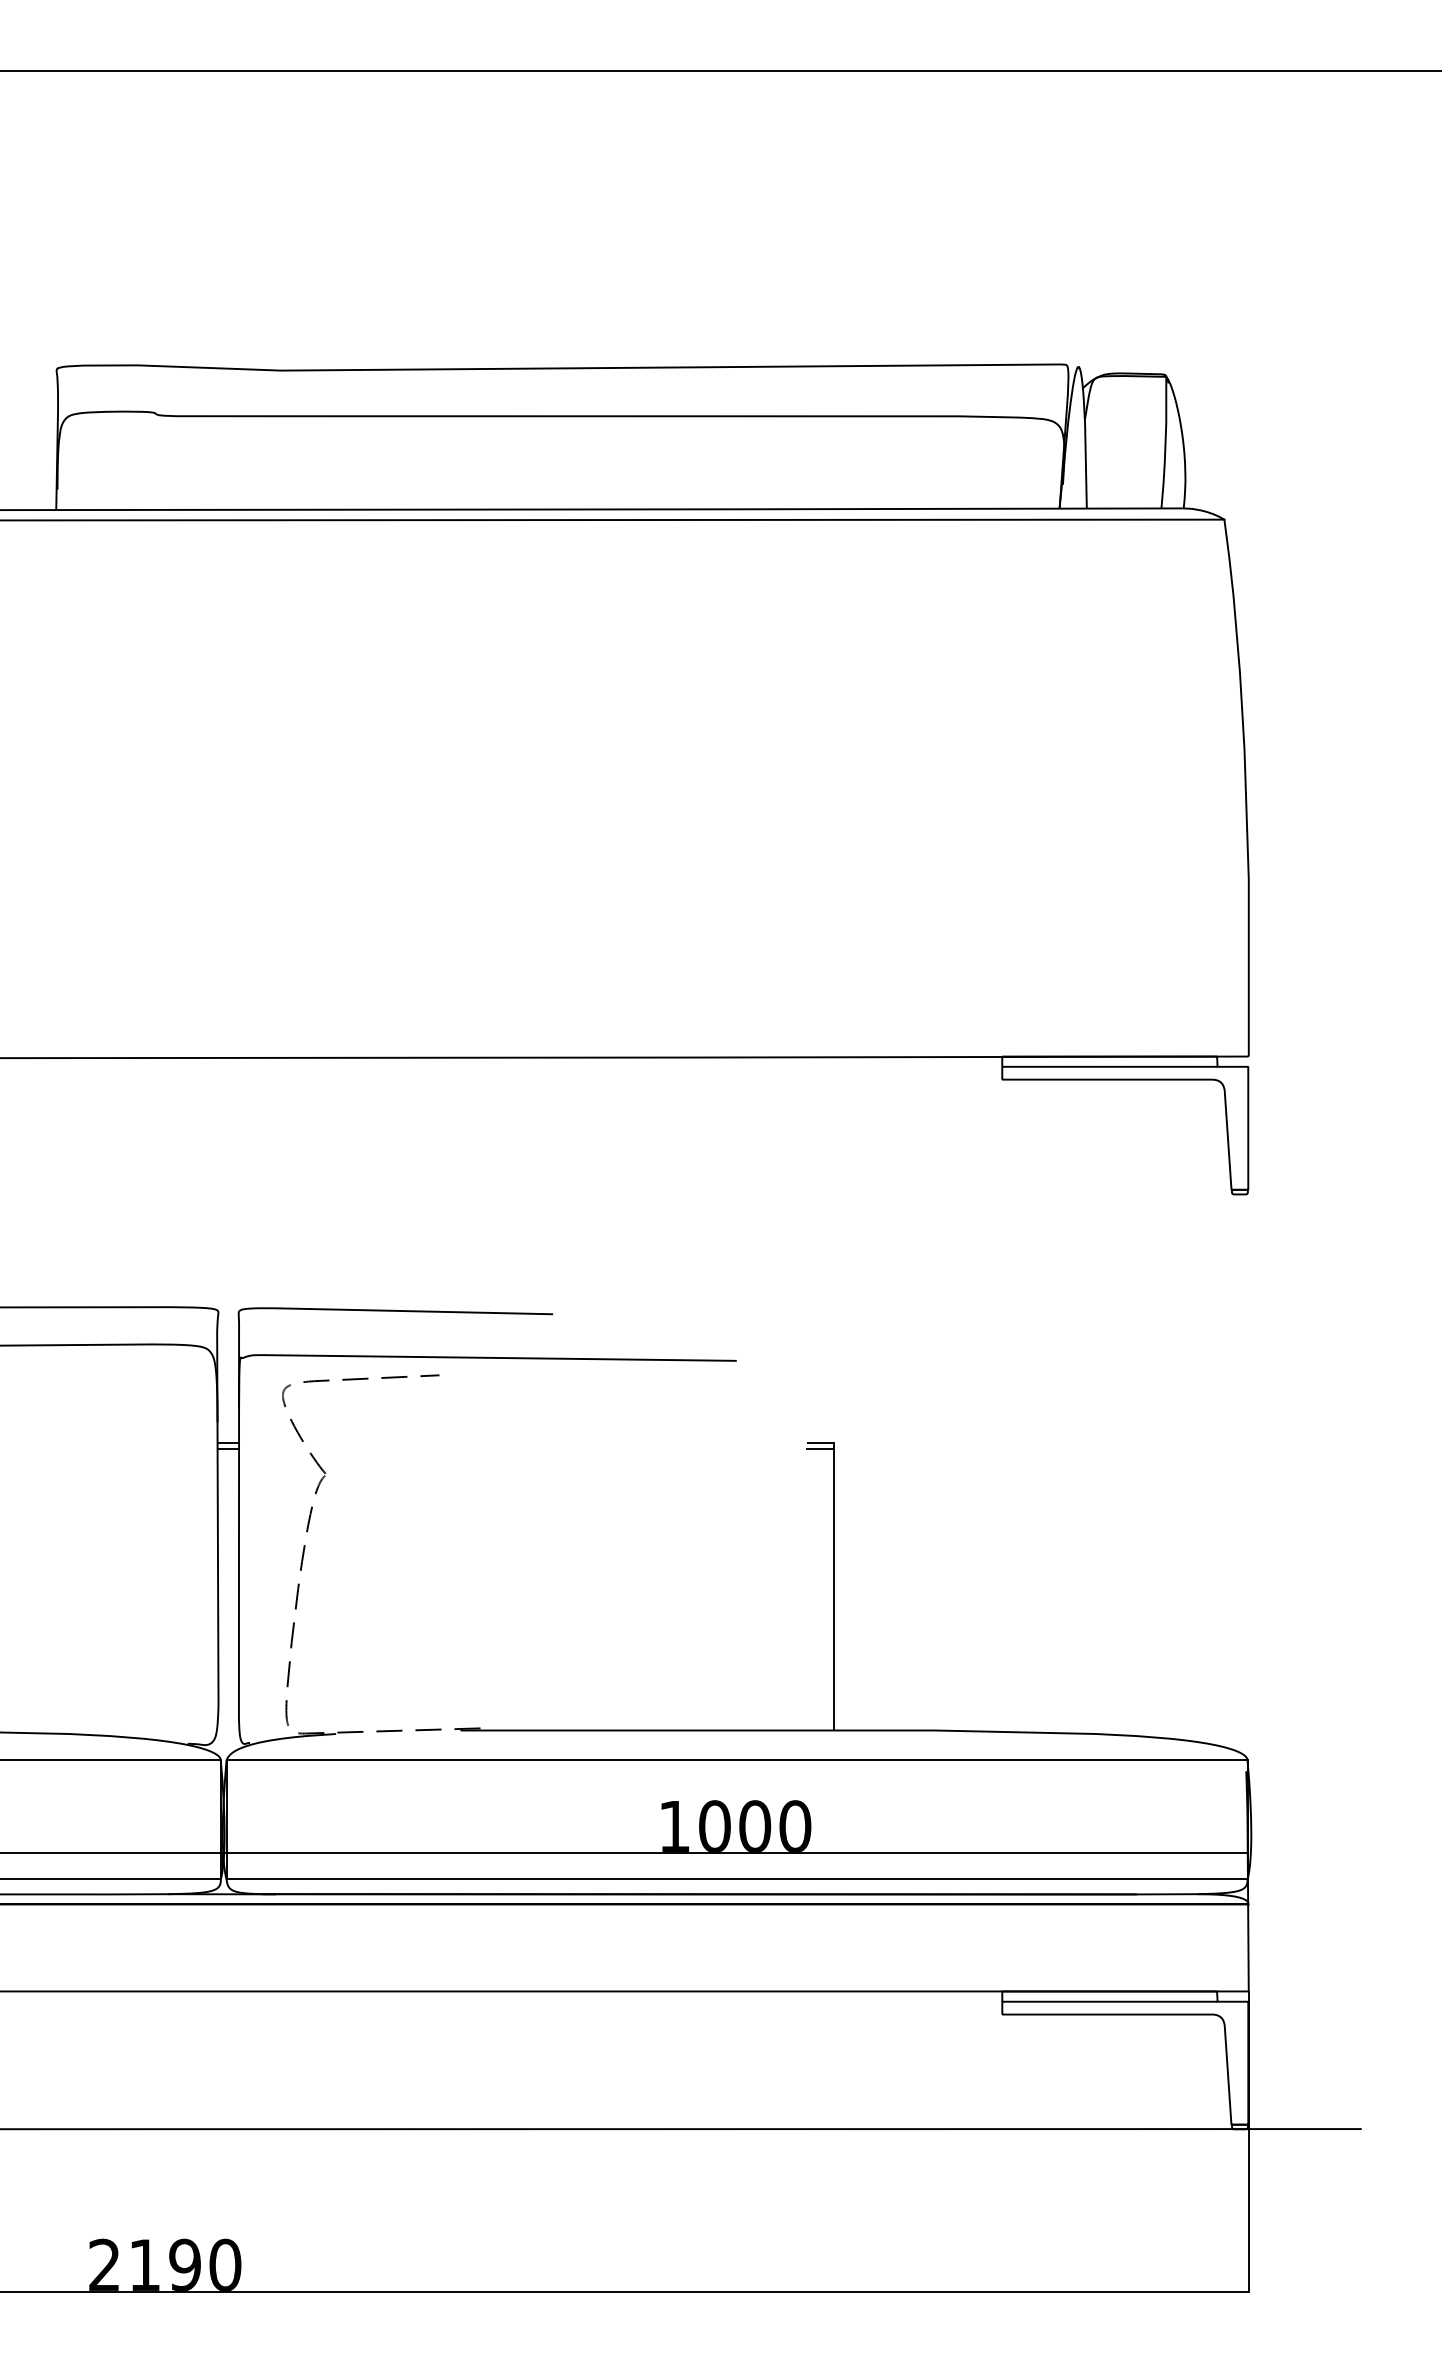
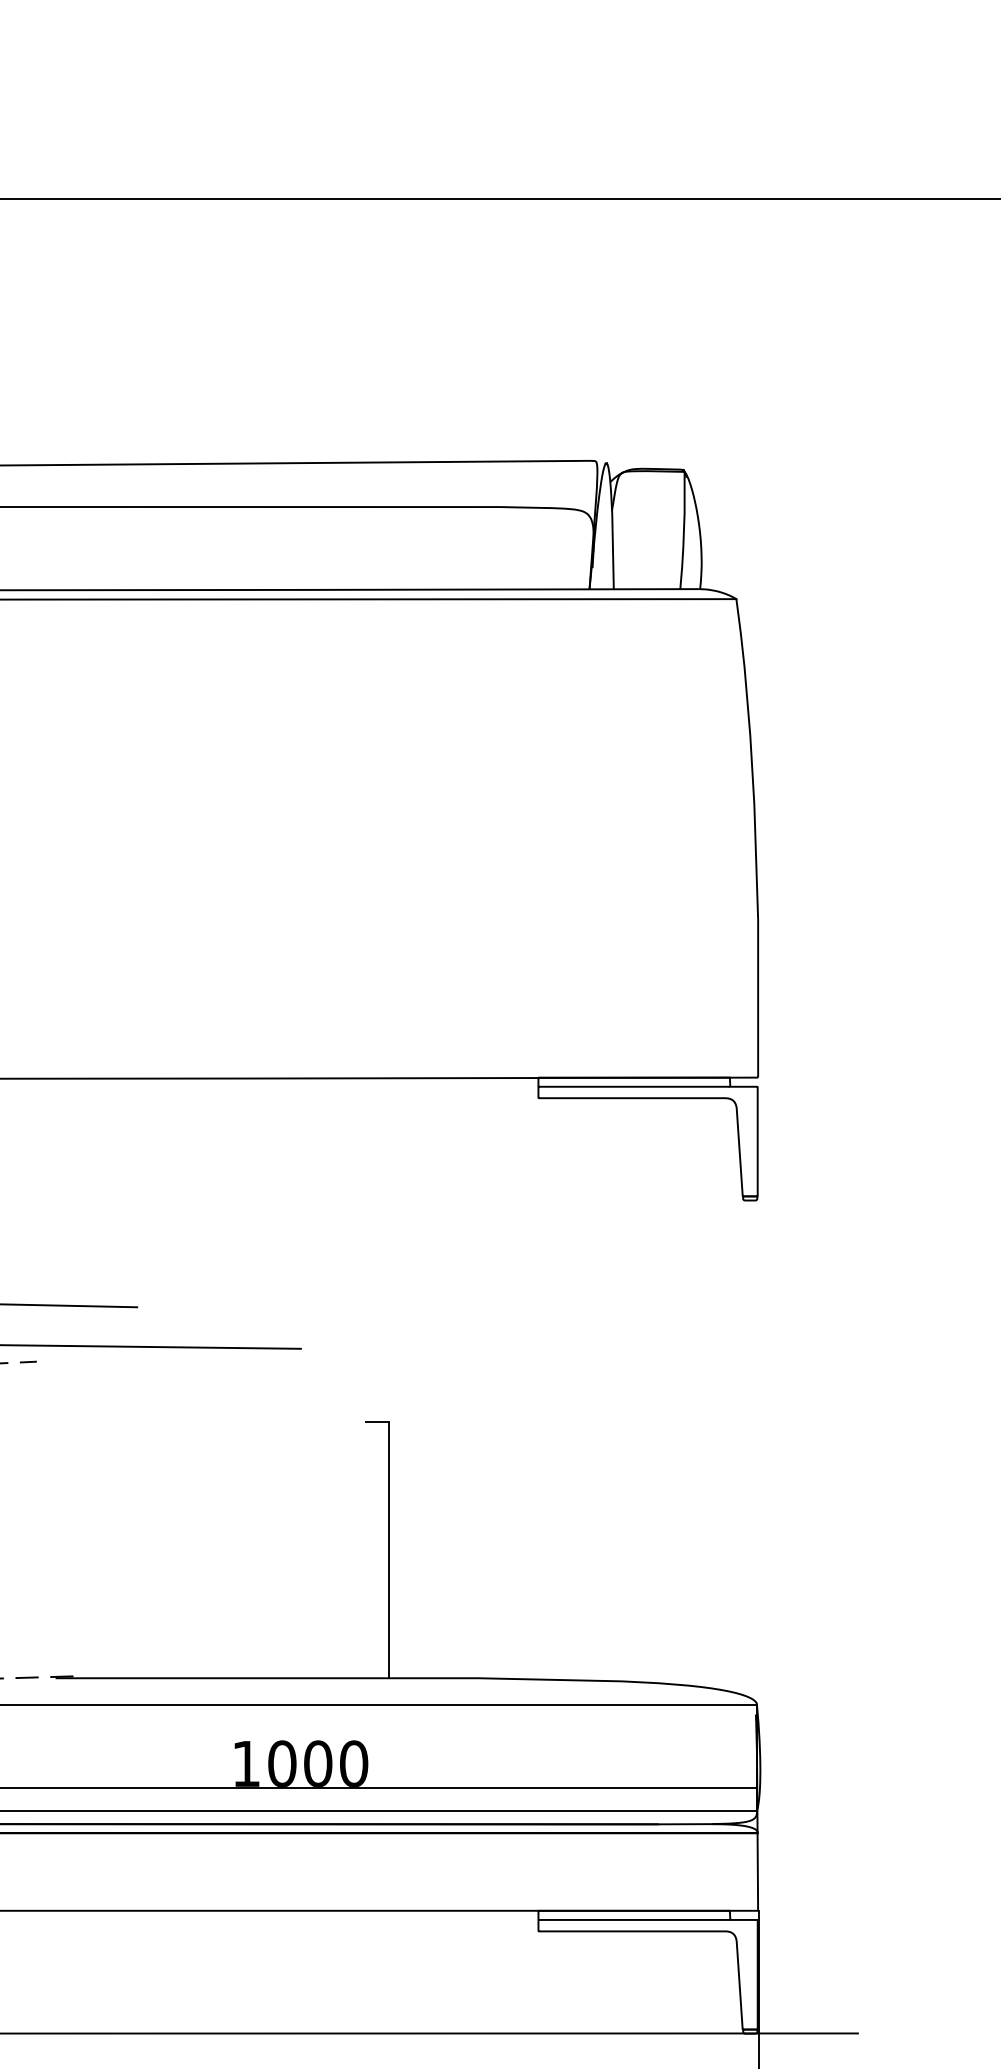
line: (820, 1449) -> (376, 1427), removed

